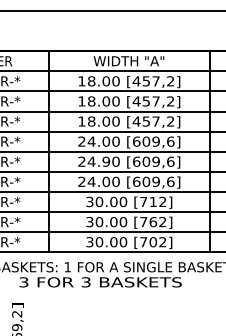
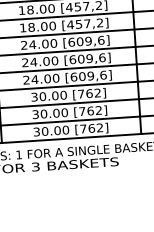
text: (105, 161) -> (45, 61), 24.90 -> 24.00
text: (153, 201) -> (89, 93), [712] -> [762]
text: (153, 241) -> (91, 127), [702] -> [762]

